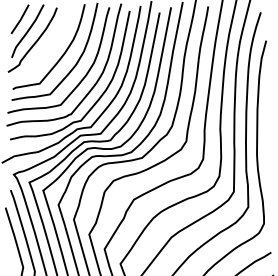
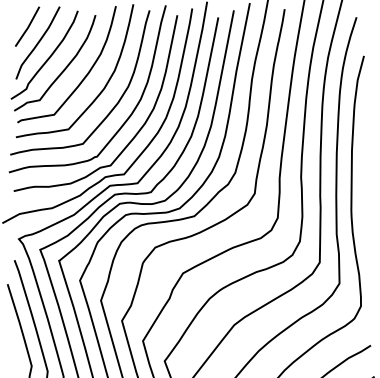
curve: (45, 51) -> (62, 70), added

